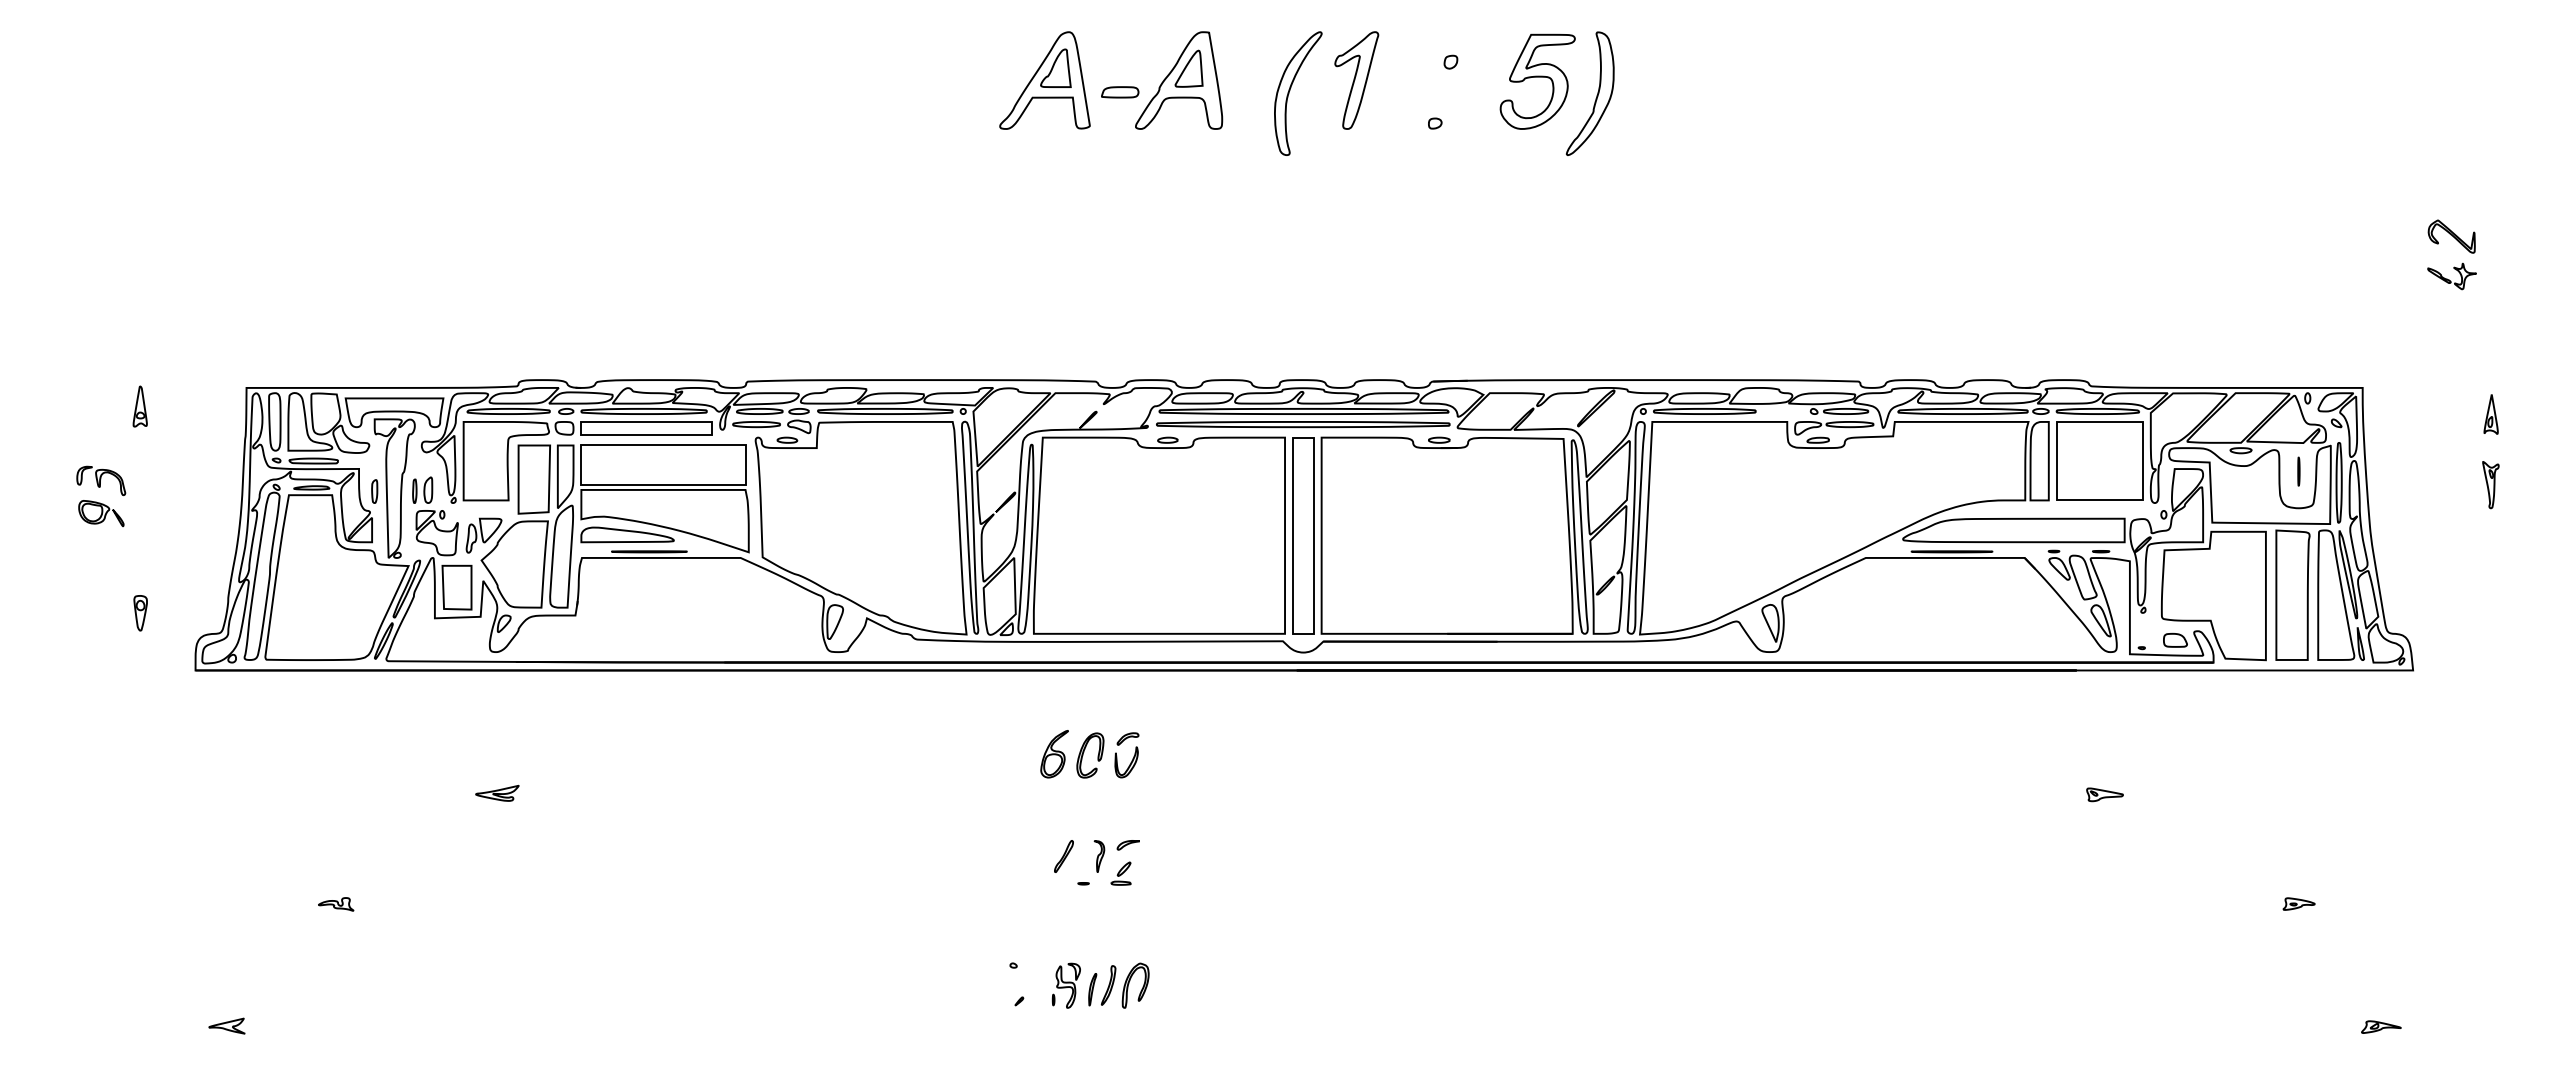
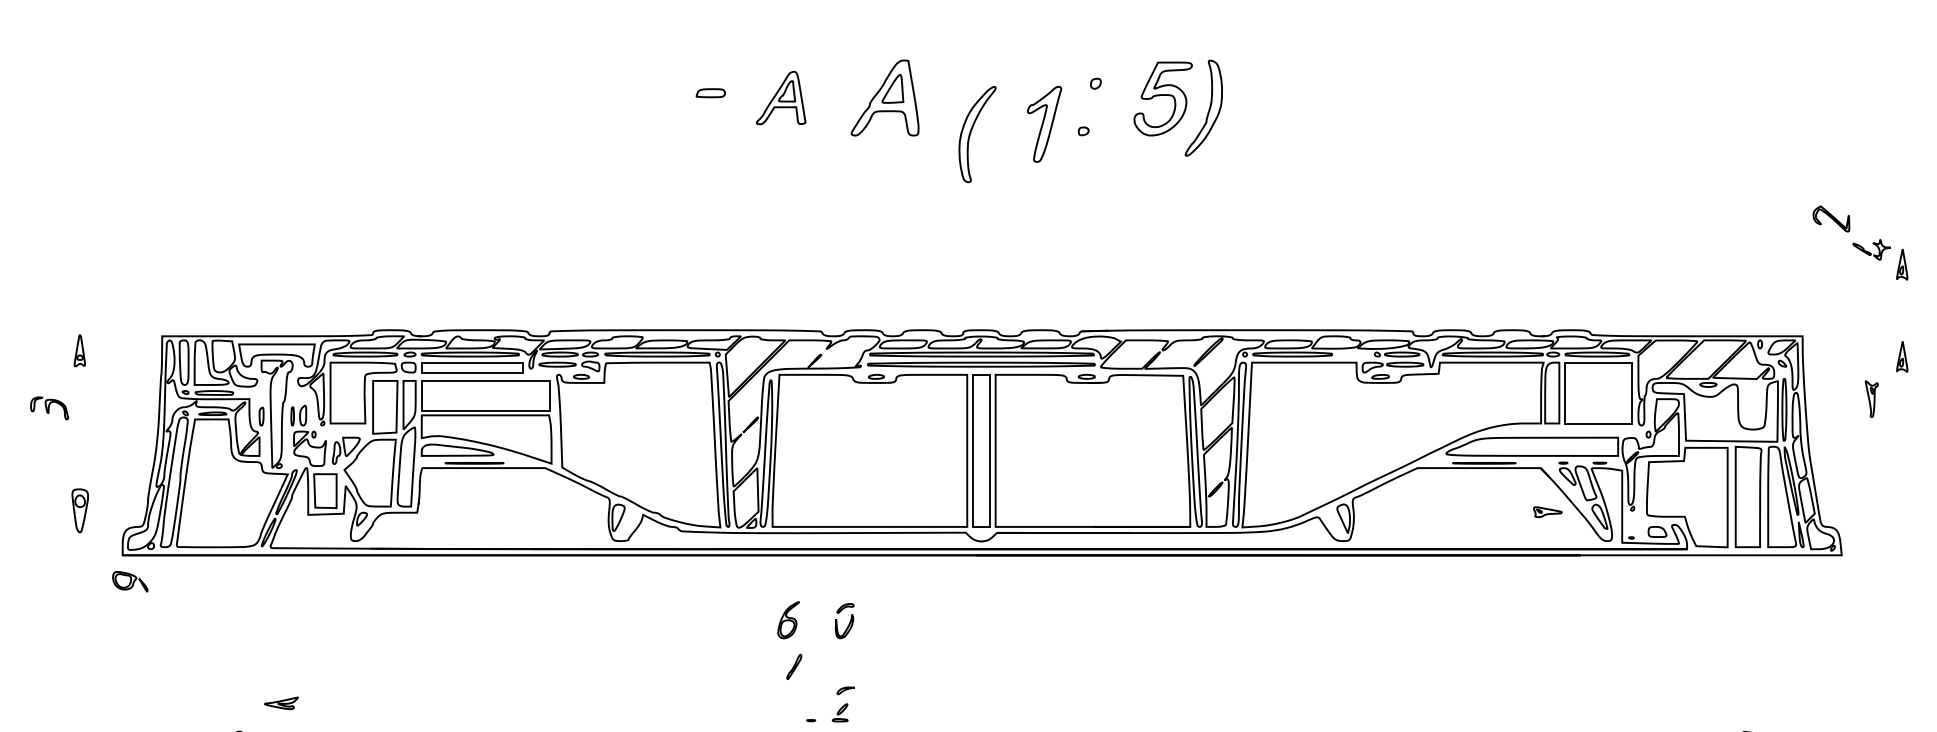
part: (1044, 80) -> (780, 97), size x0.7
part: (1356, 80) -> (1044, 124), moved
part: (1290, 90) -> (971, 132), moved
part: (1120, 92) -> (711, 93), moved
part: (2451, 236) -> (1831, 218), moved
part: (2490, 295) -> (1901, 264), added
line: (2298, 471) -> (1752, 401), removed
part: (2490, 485) -> (1871, 399), moved
part: (101, 513) -> (130, 581), moved
part: (140, 613) -> (80, 511), size x1.6
part: (1084, 752) -> (811, 618), removed
part: (497, 792) -> (281, 702), moved
part: (2104, 794) -> (1547, 511), moved
part: (1063, 856) -> (793, 666), moved
part: (1099, 856) -> (823, 699), removed

